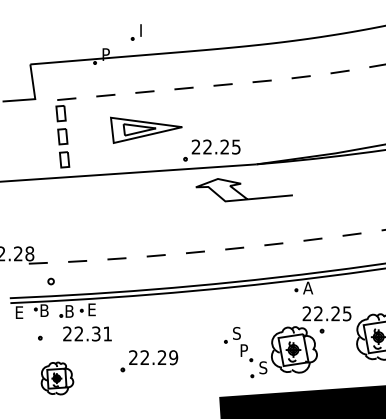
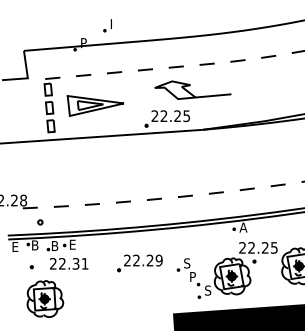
part: (144, 129) -> (94, 105), moved
curve: (239, 191) -> (189, 91), moved
part: (148, 361) -> (139, 263), moved
part: (57, 377) -> (45, 298), size x1.43

